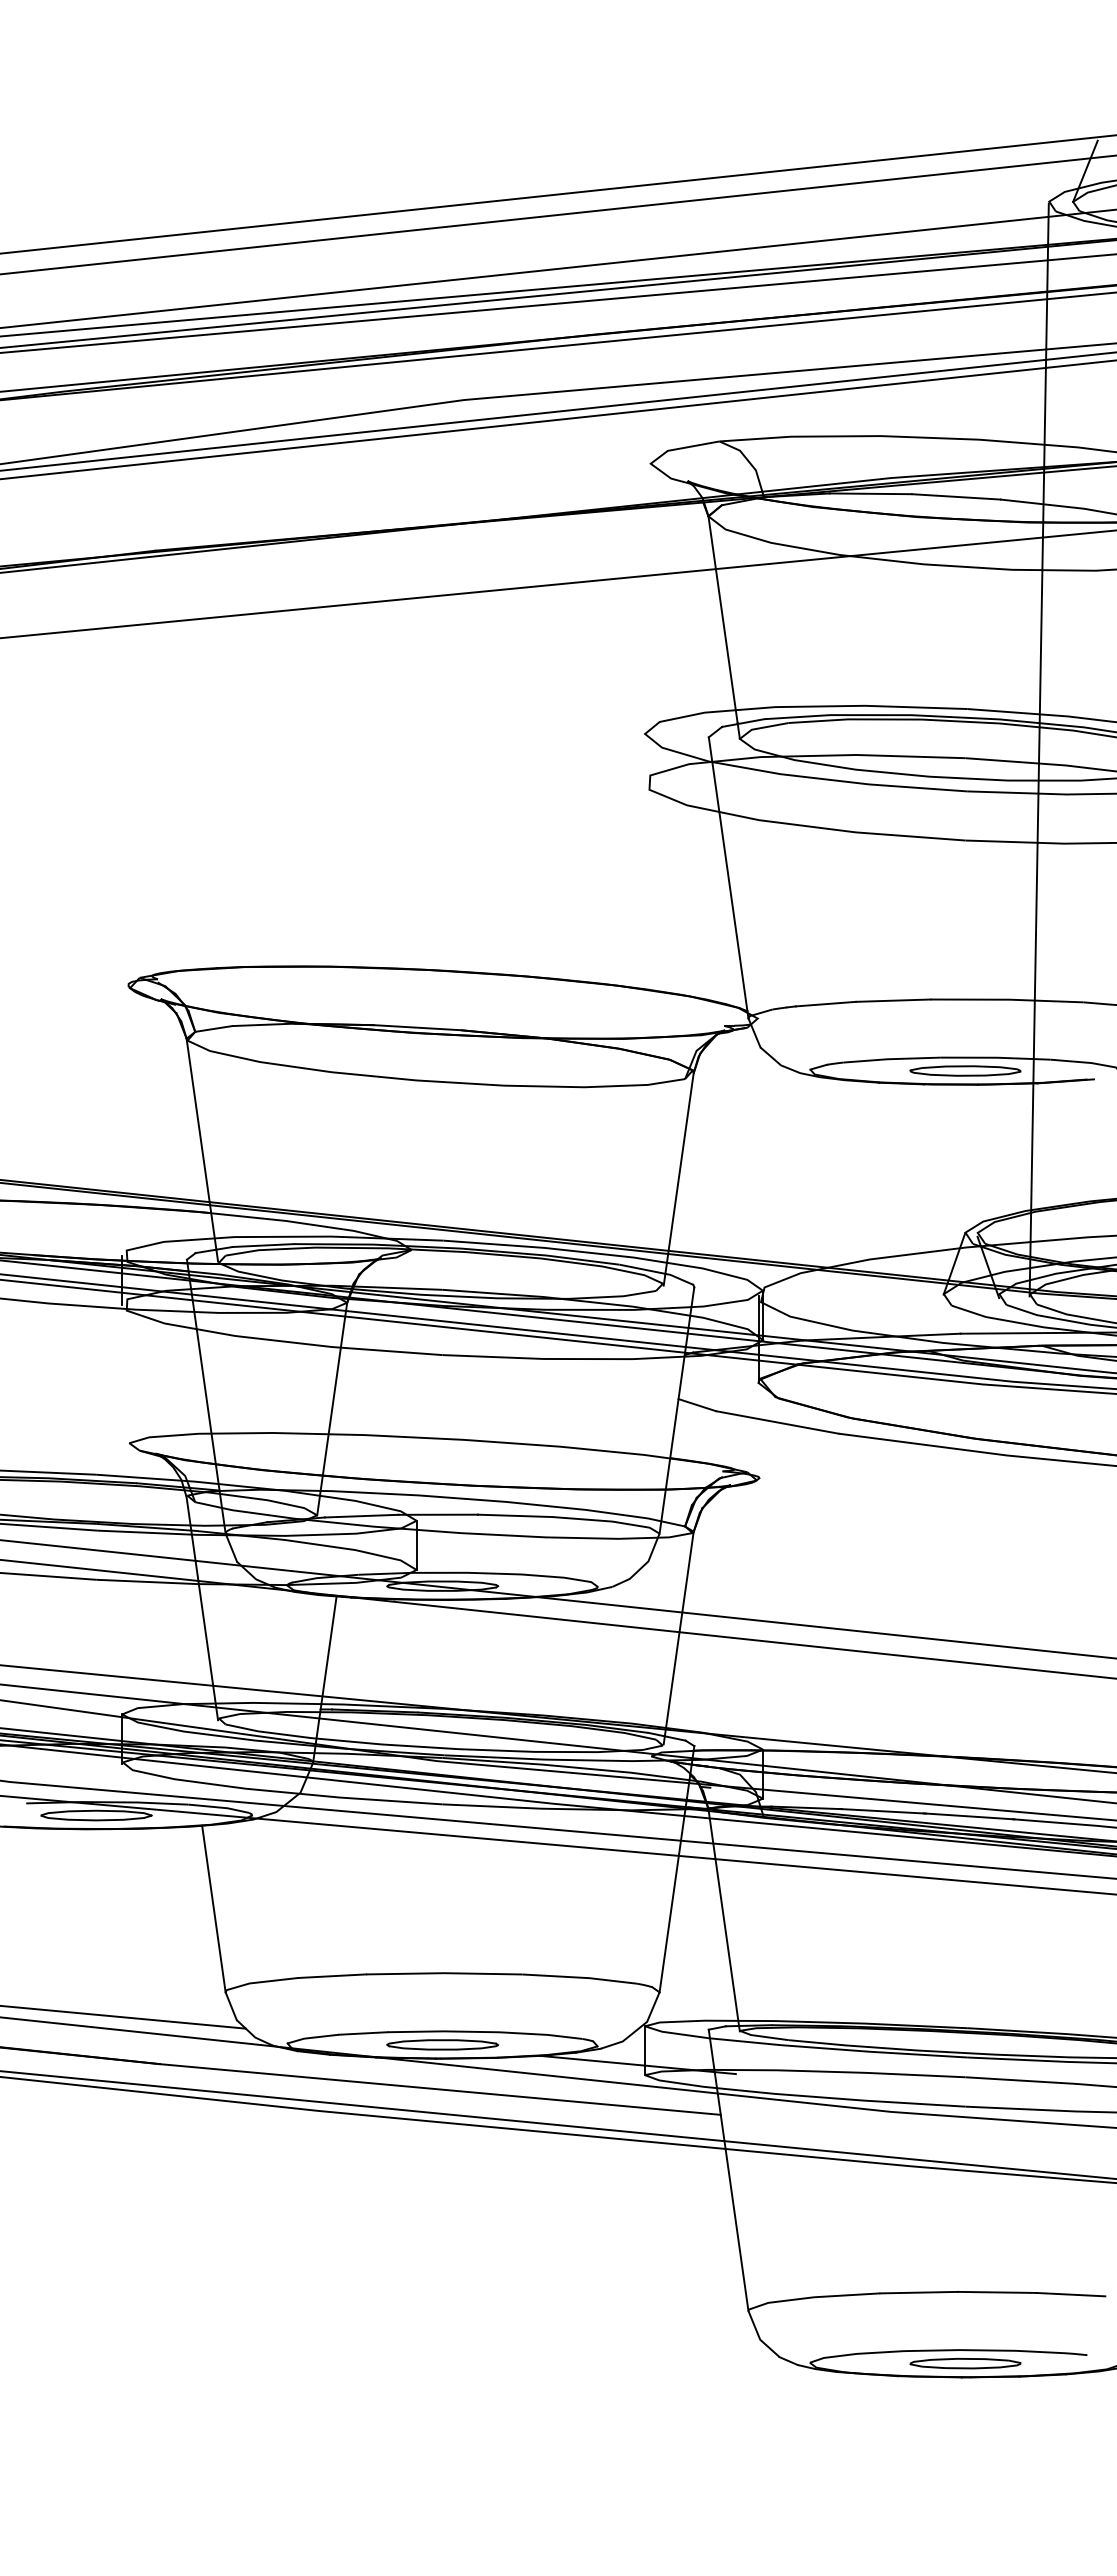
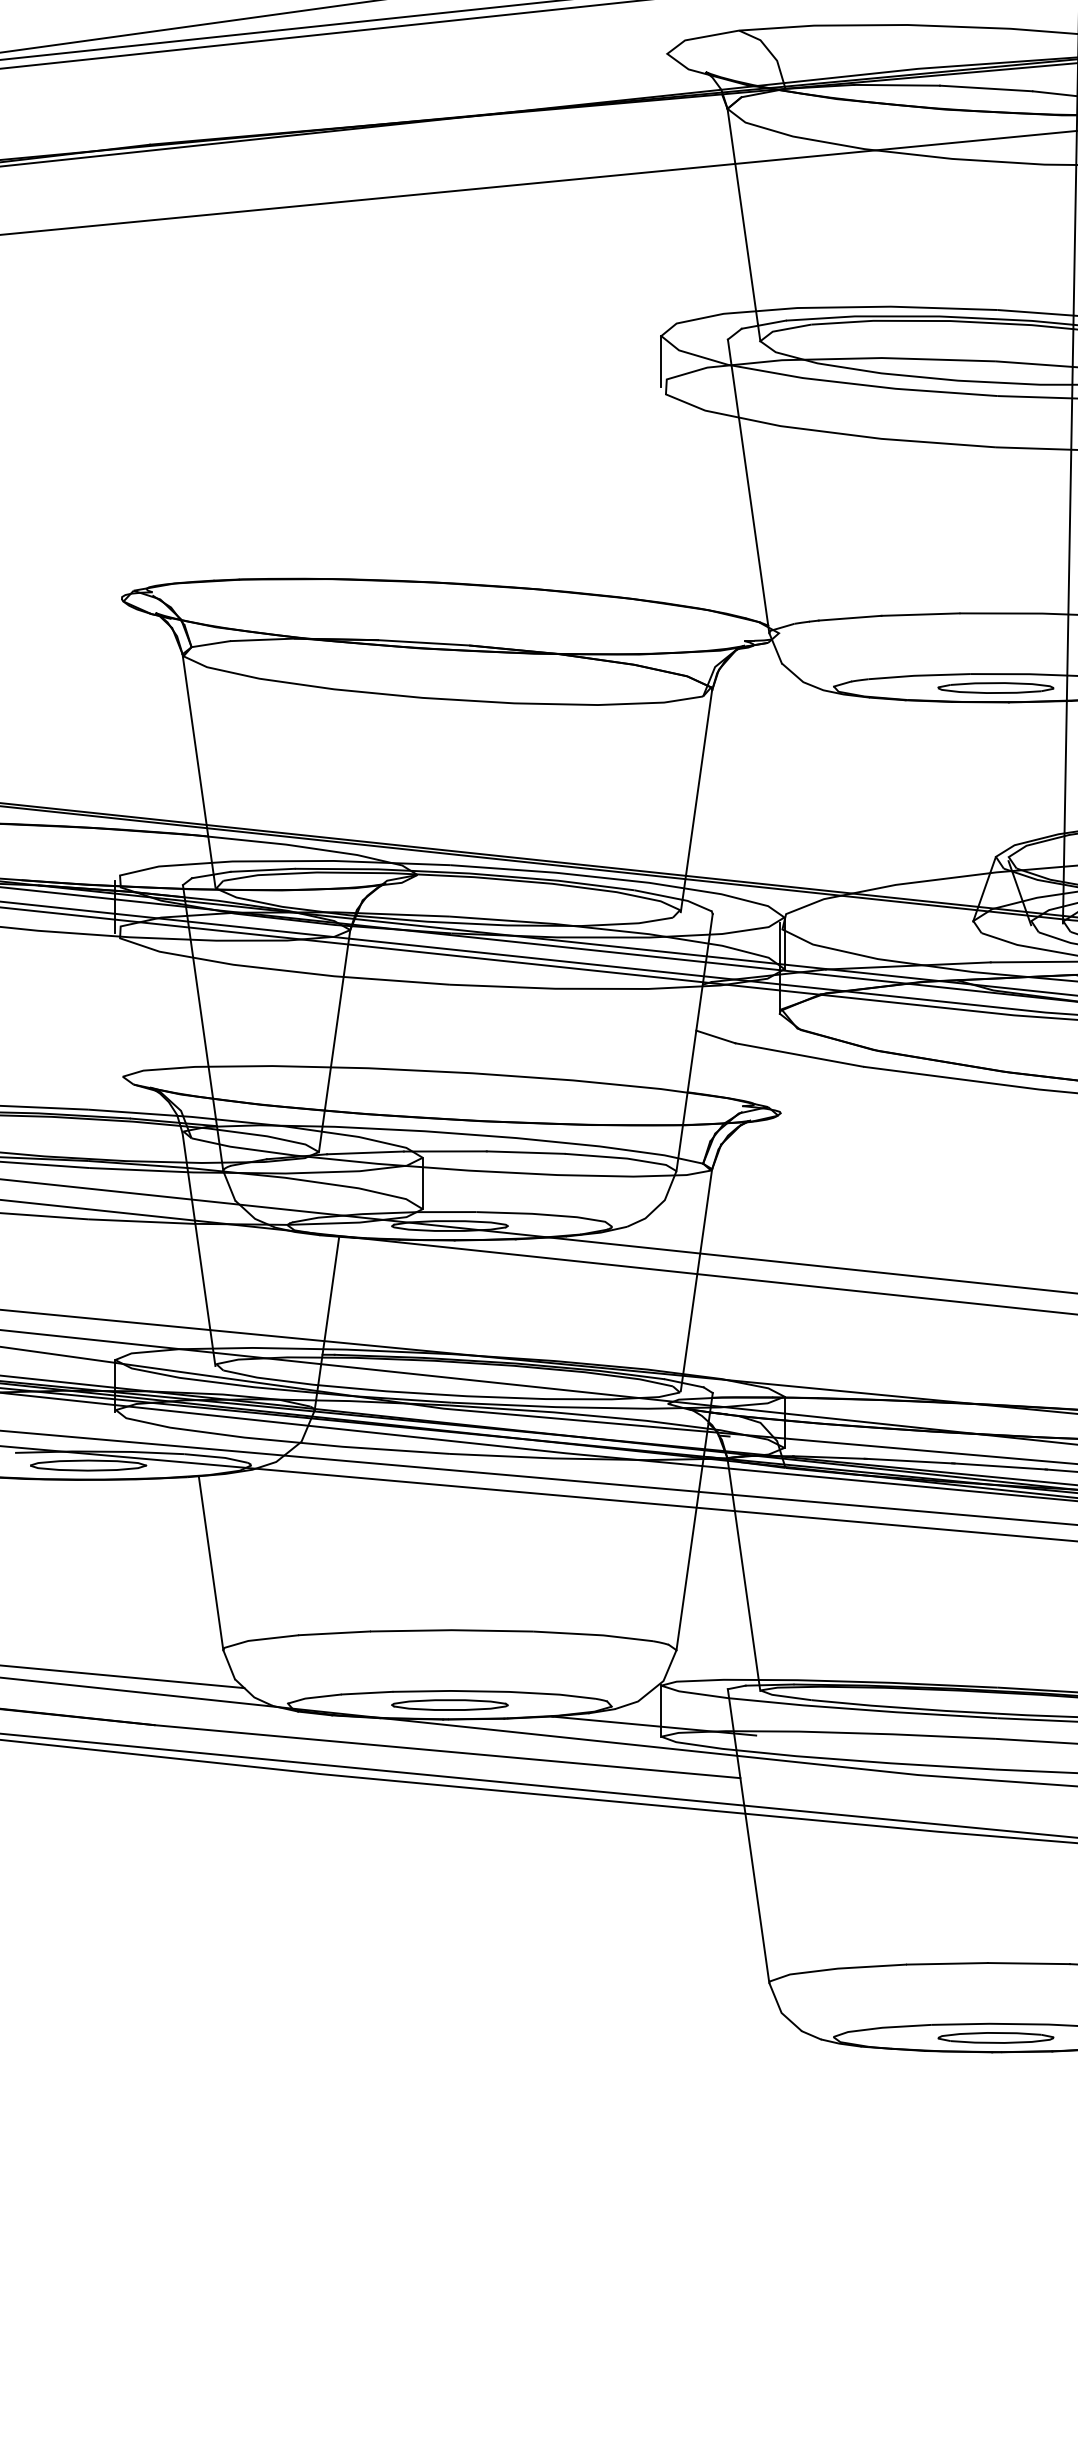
line: (644, 757) -> (660, 360), added

